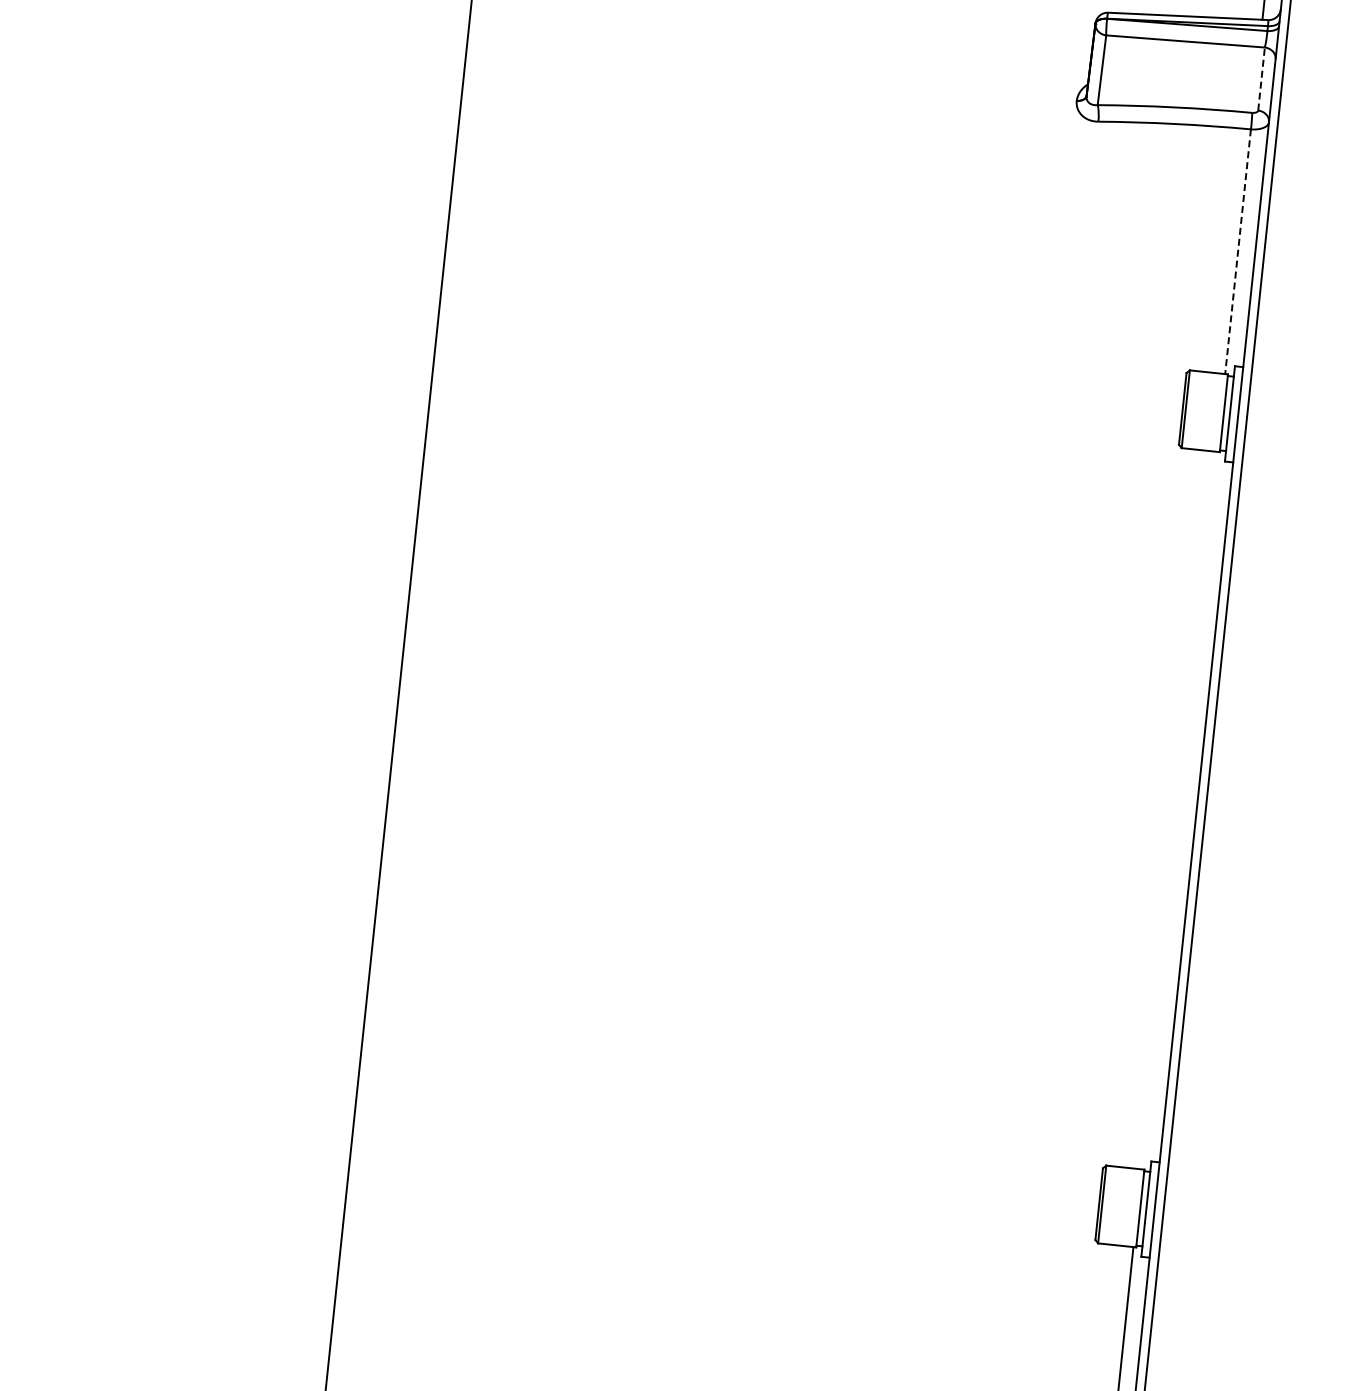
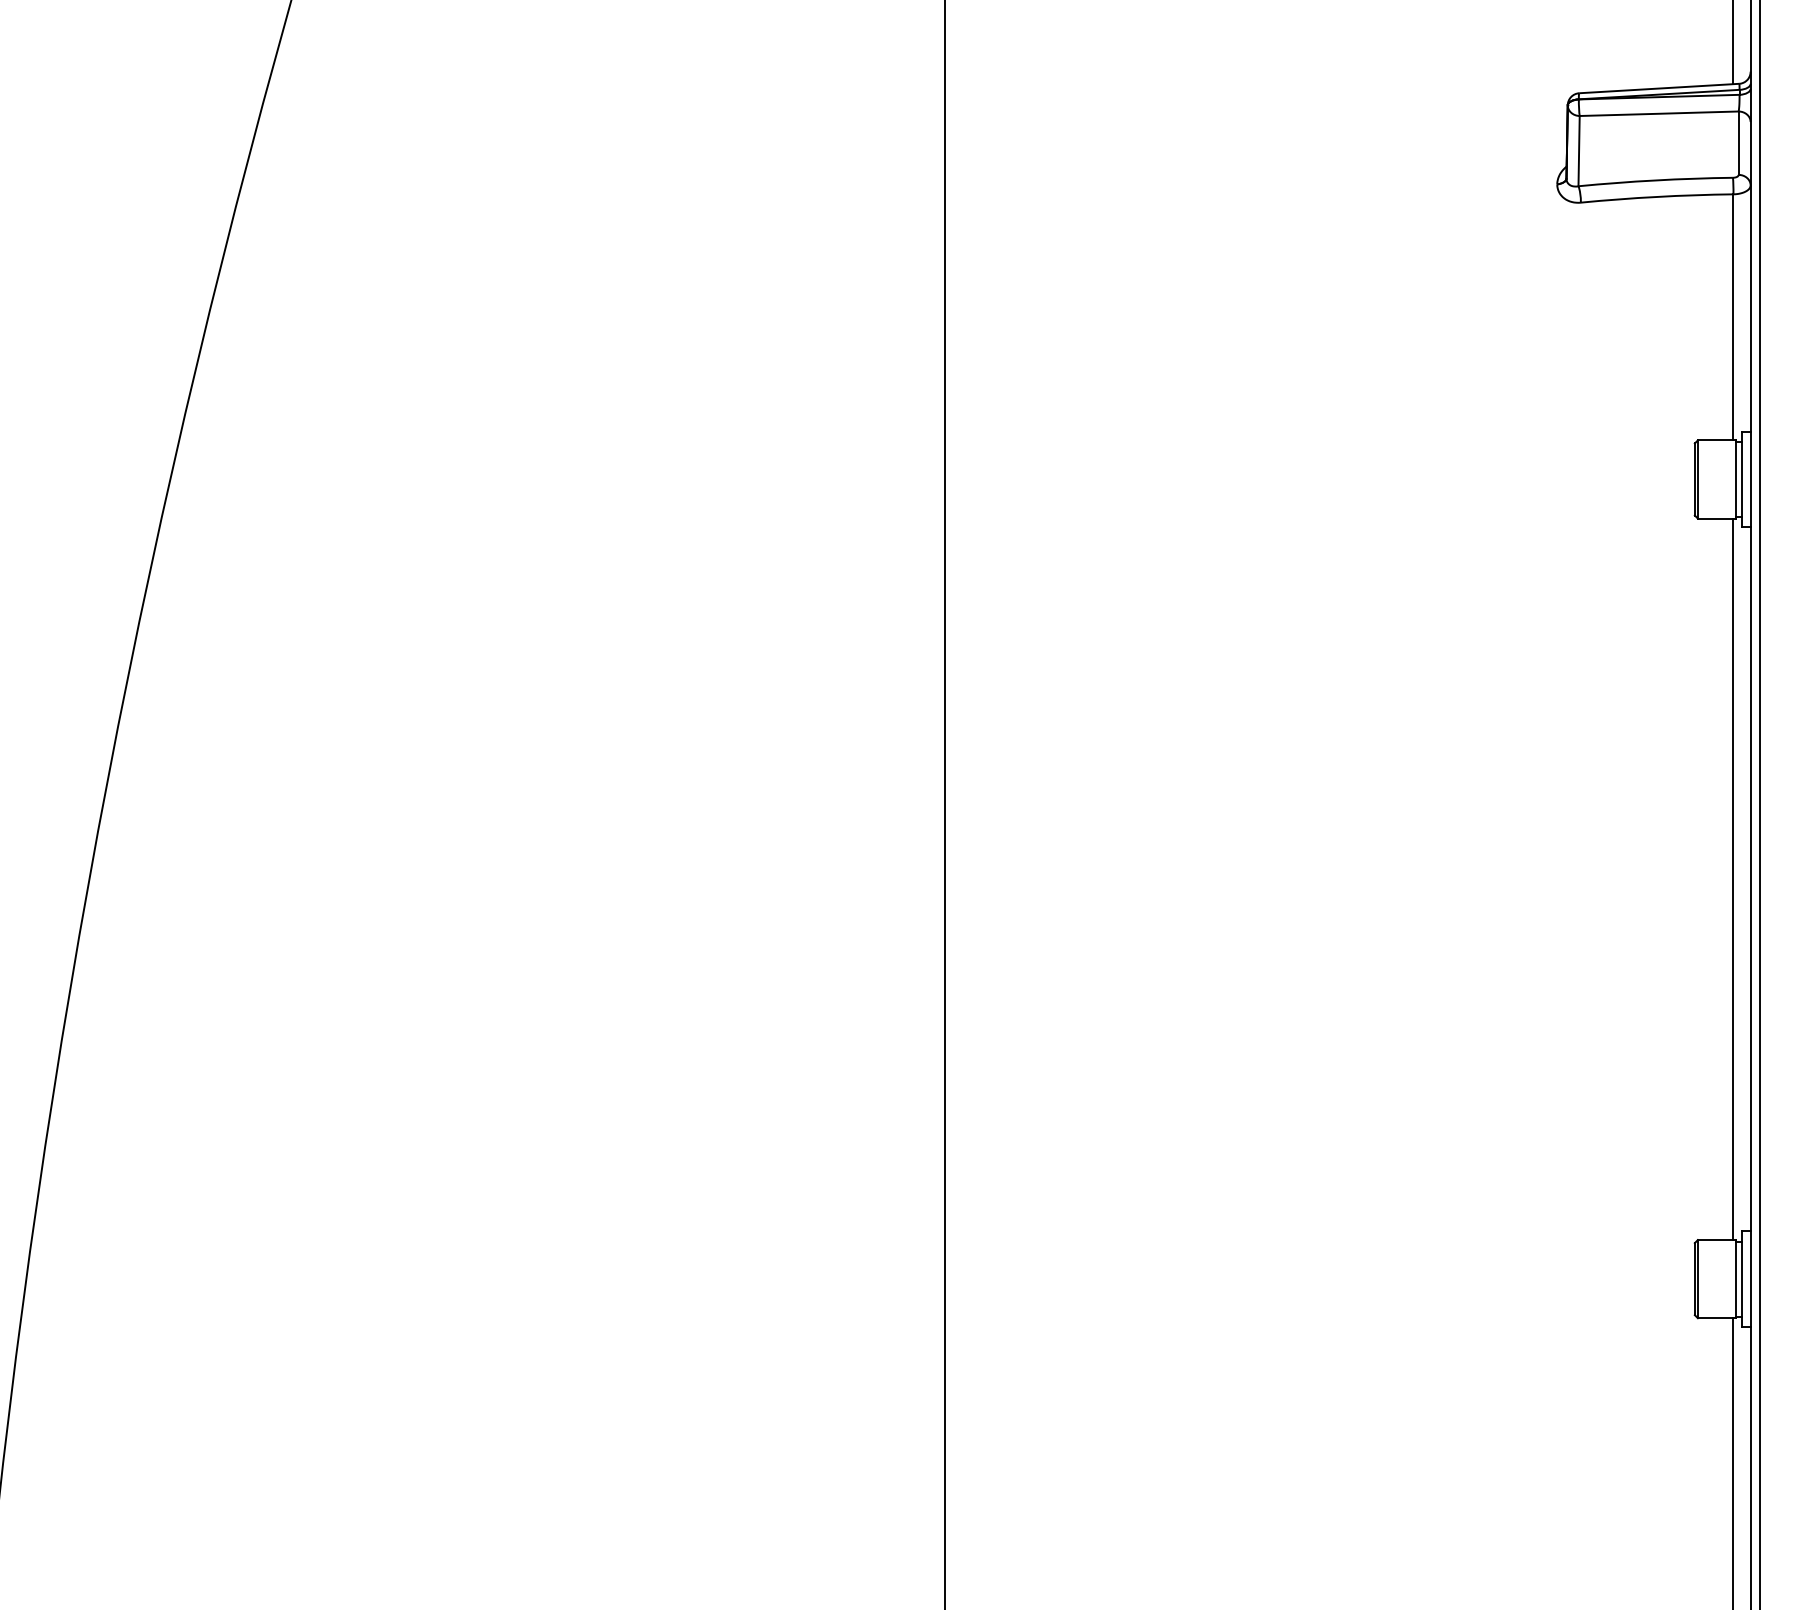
line: (1261, 79) -> (1738, 143), dashed -> solid
line: (1238, 251) -> (1733, 317), dashed -> solid
line: (1179, 810) -> (1733, 879), added

